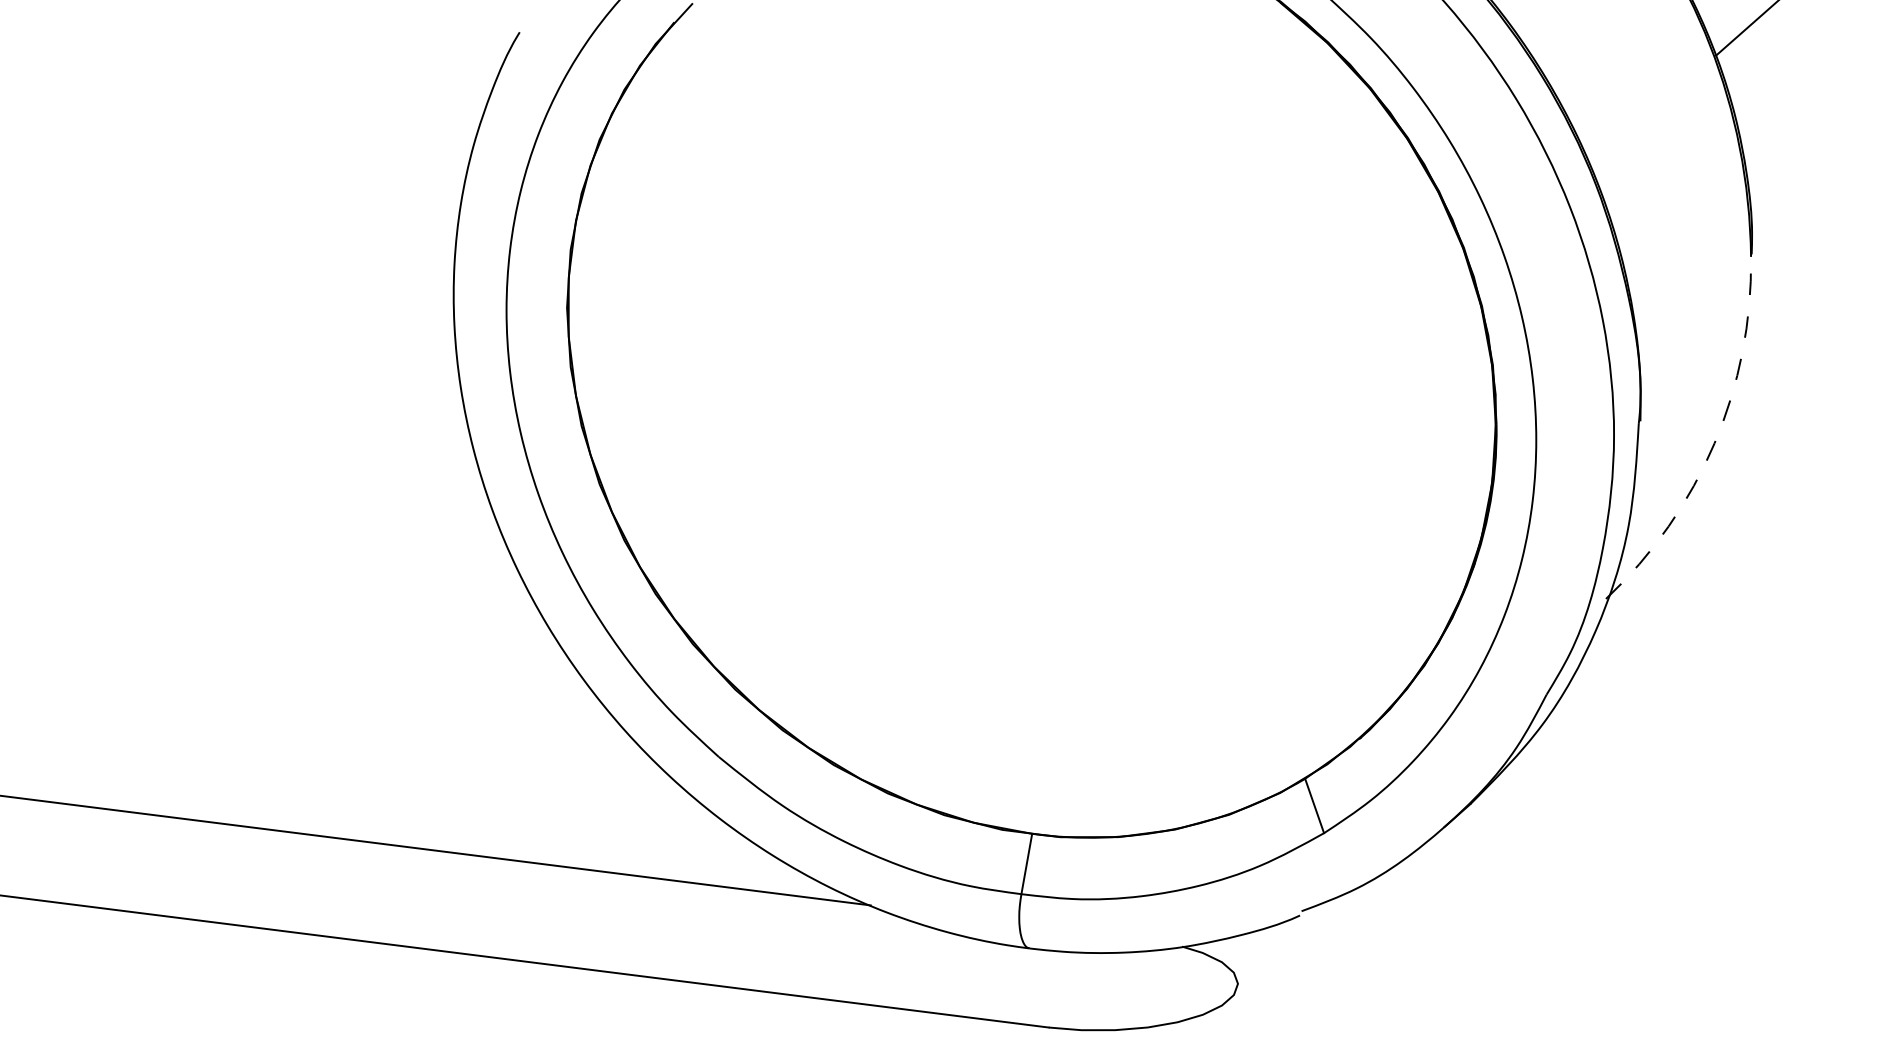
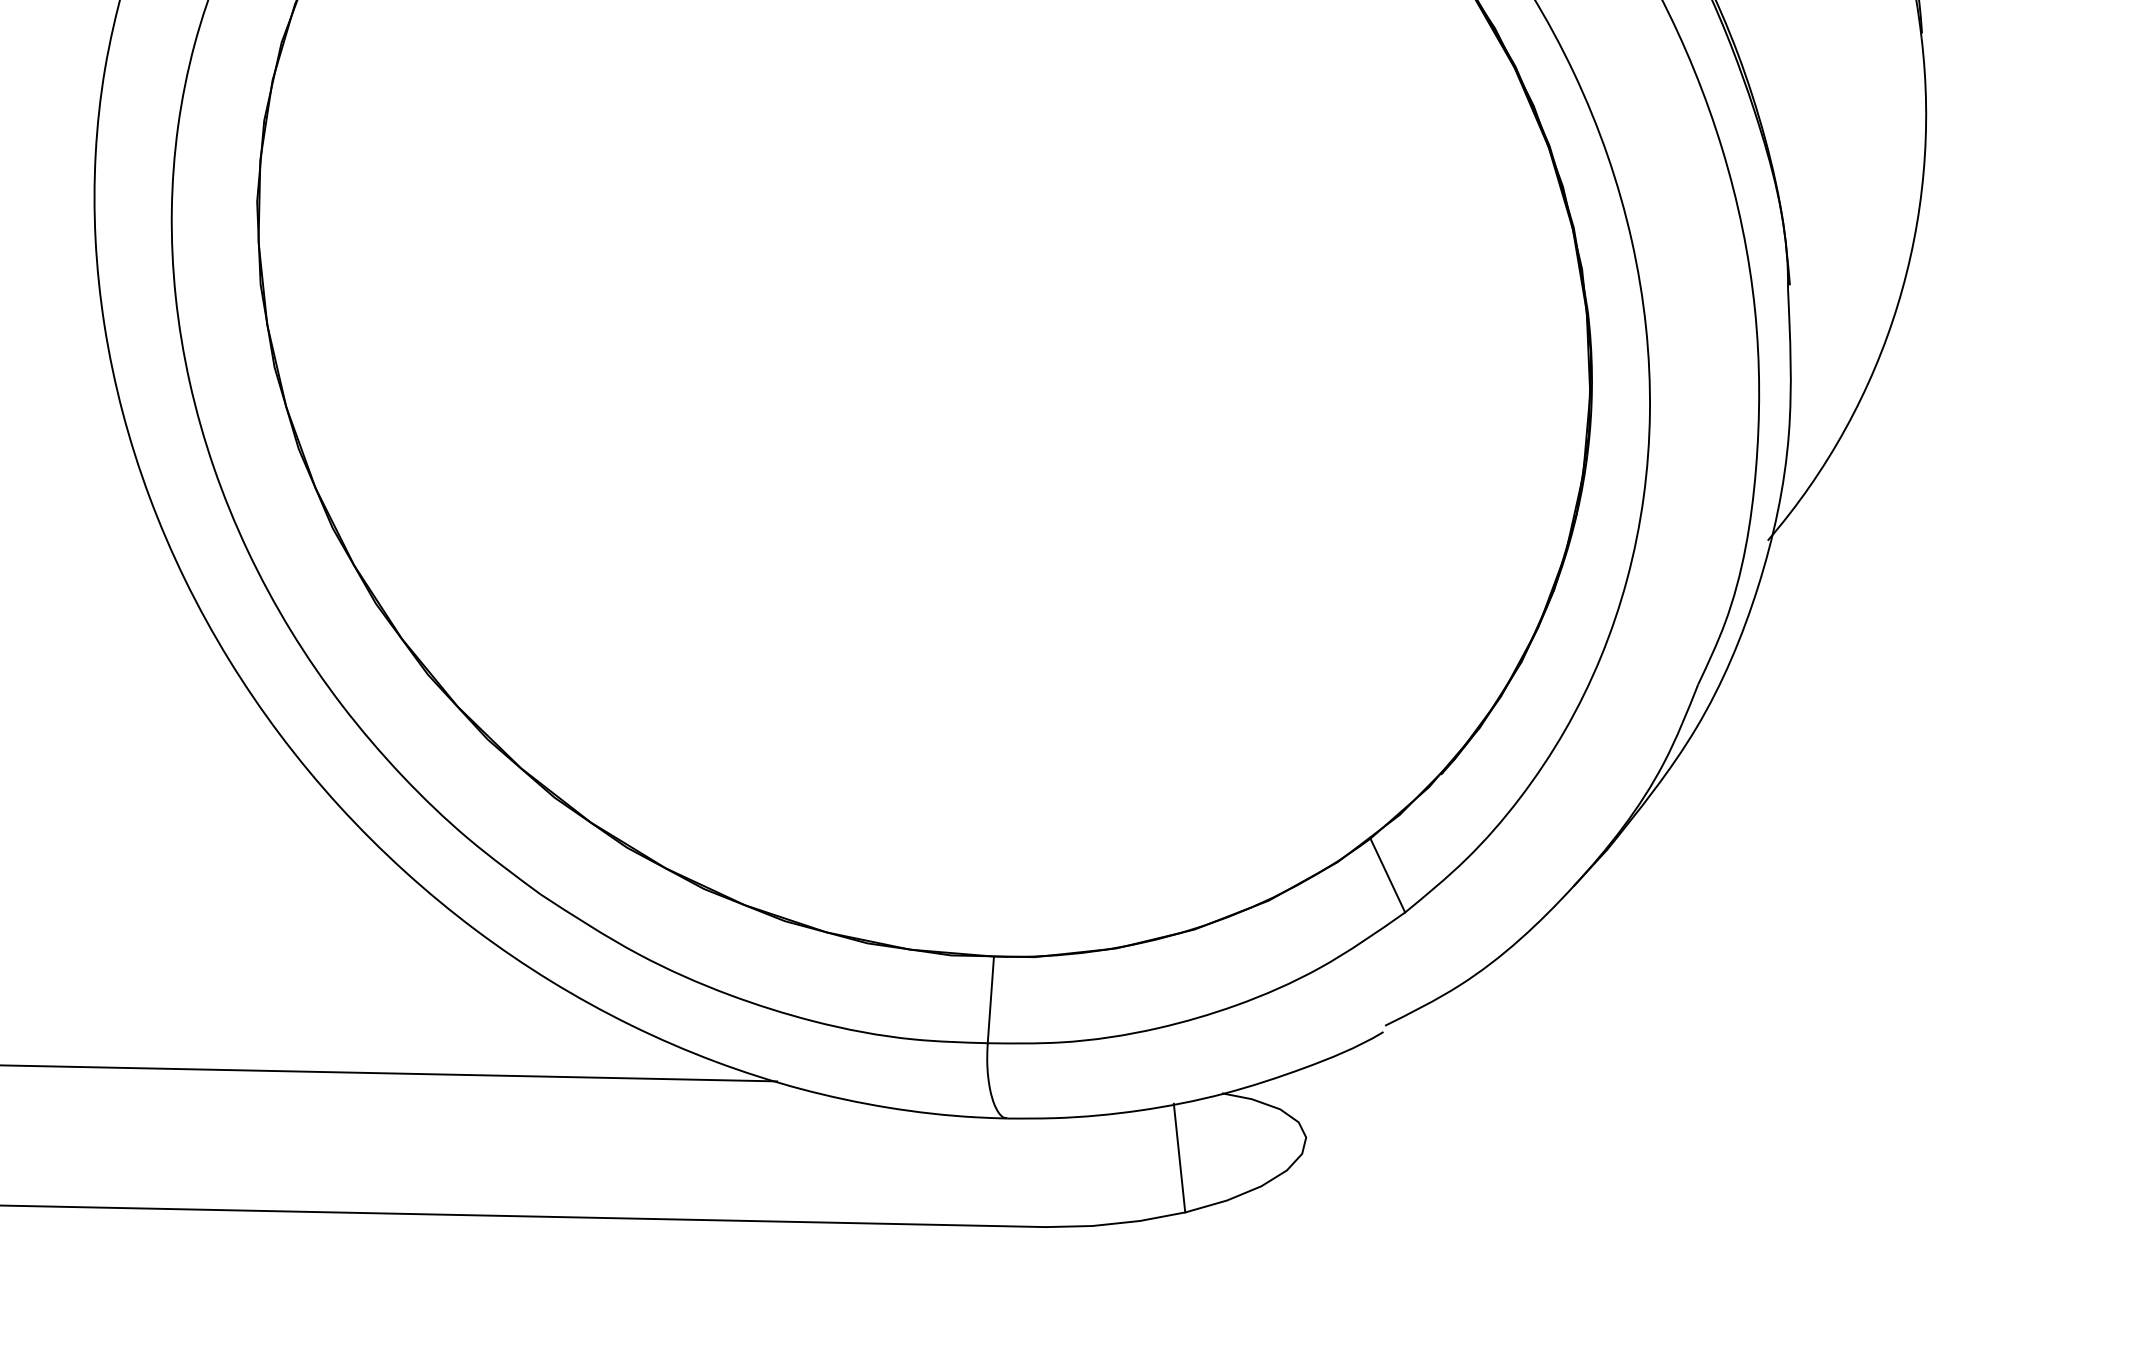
arc: (1714, 443) -> (1897, 305), dashed -> solid
line: (1147, 988) -> (1179, 1157), added

